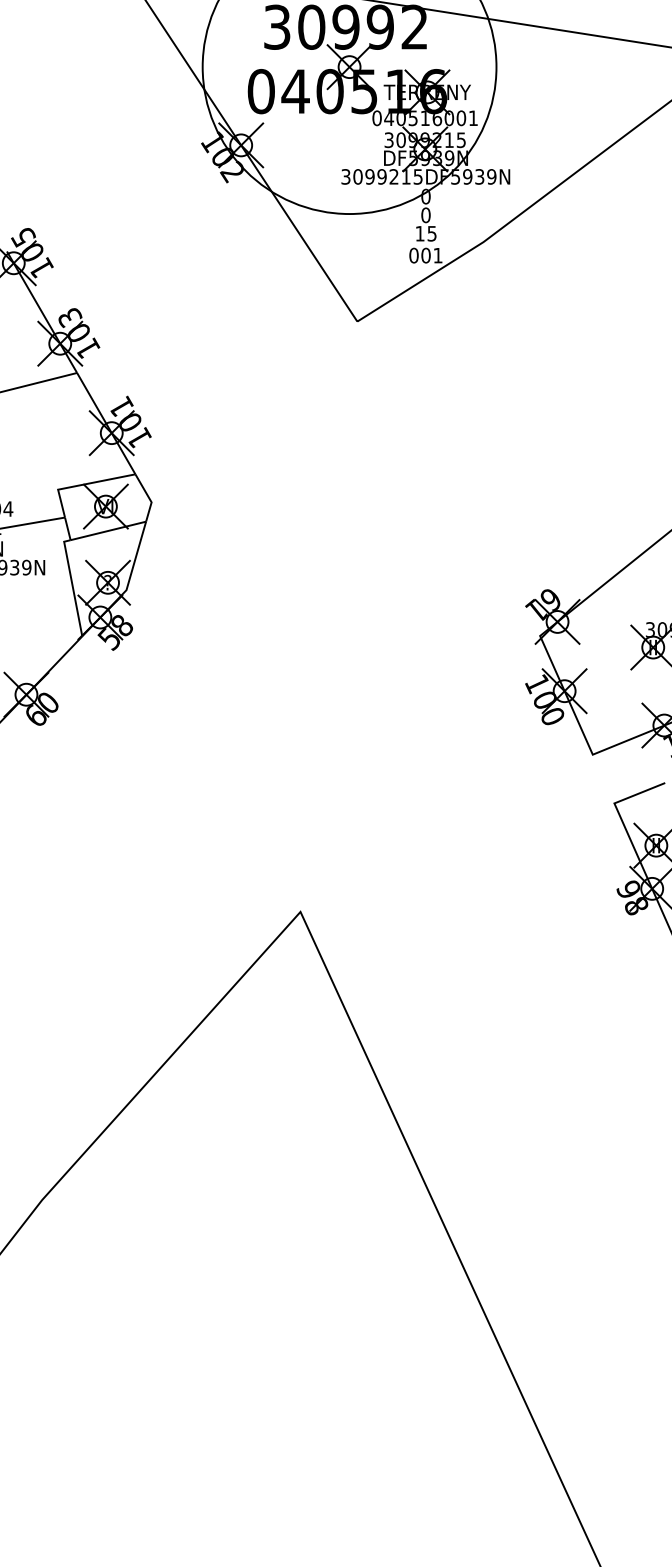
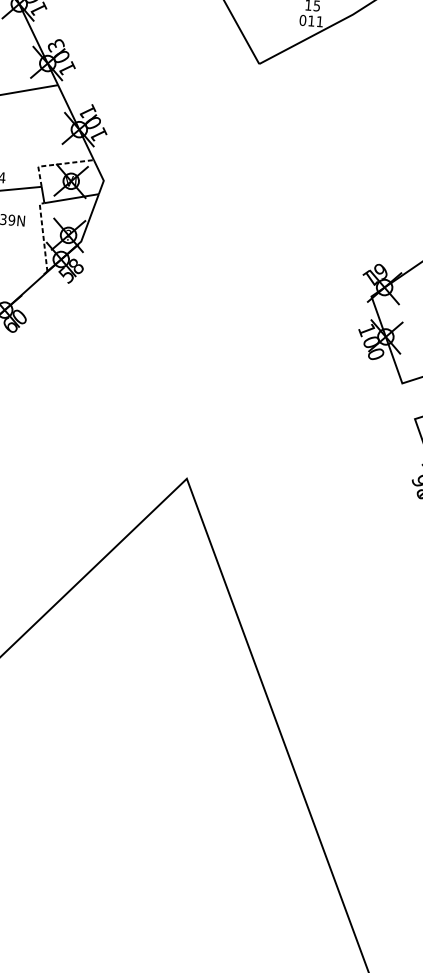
text: (425, 255) -> (311, 20), 001 -> 011
line: (82, 484) -> (55, 164), solid -> dashed
line: (72, 584) -> (43, 234), solid -> dashed

